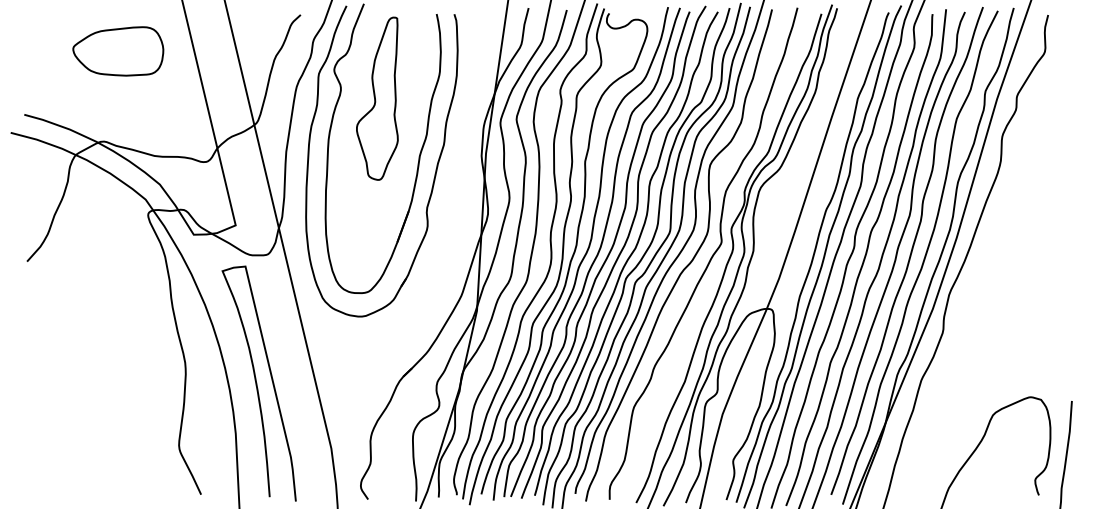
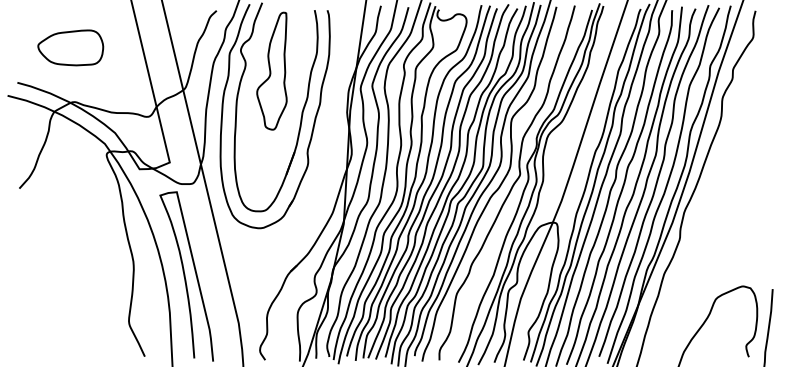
part: (118, 51) -> (70, 47), moved

